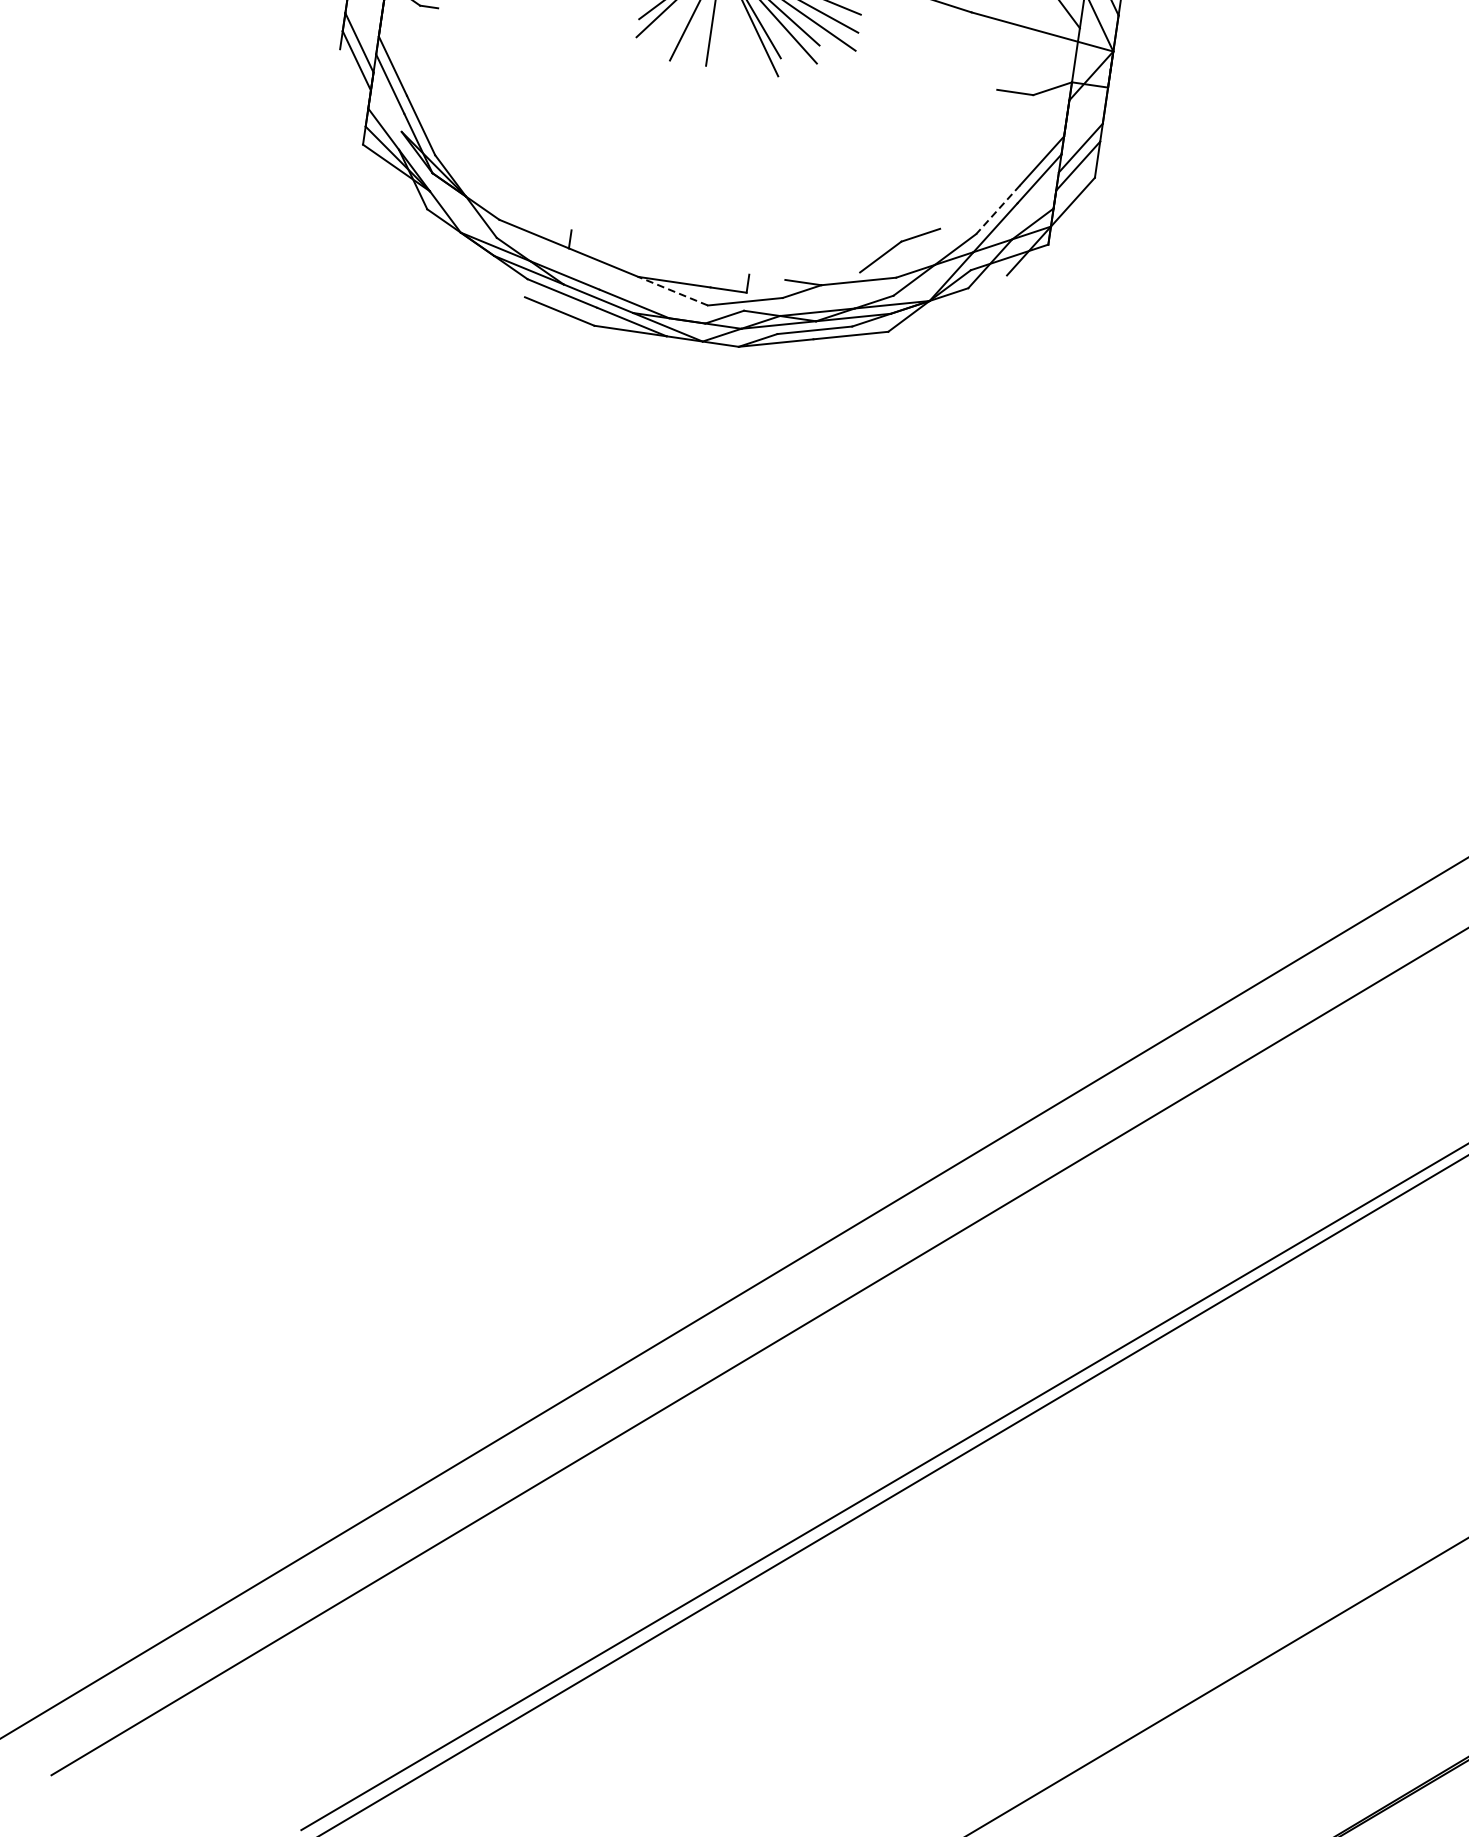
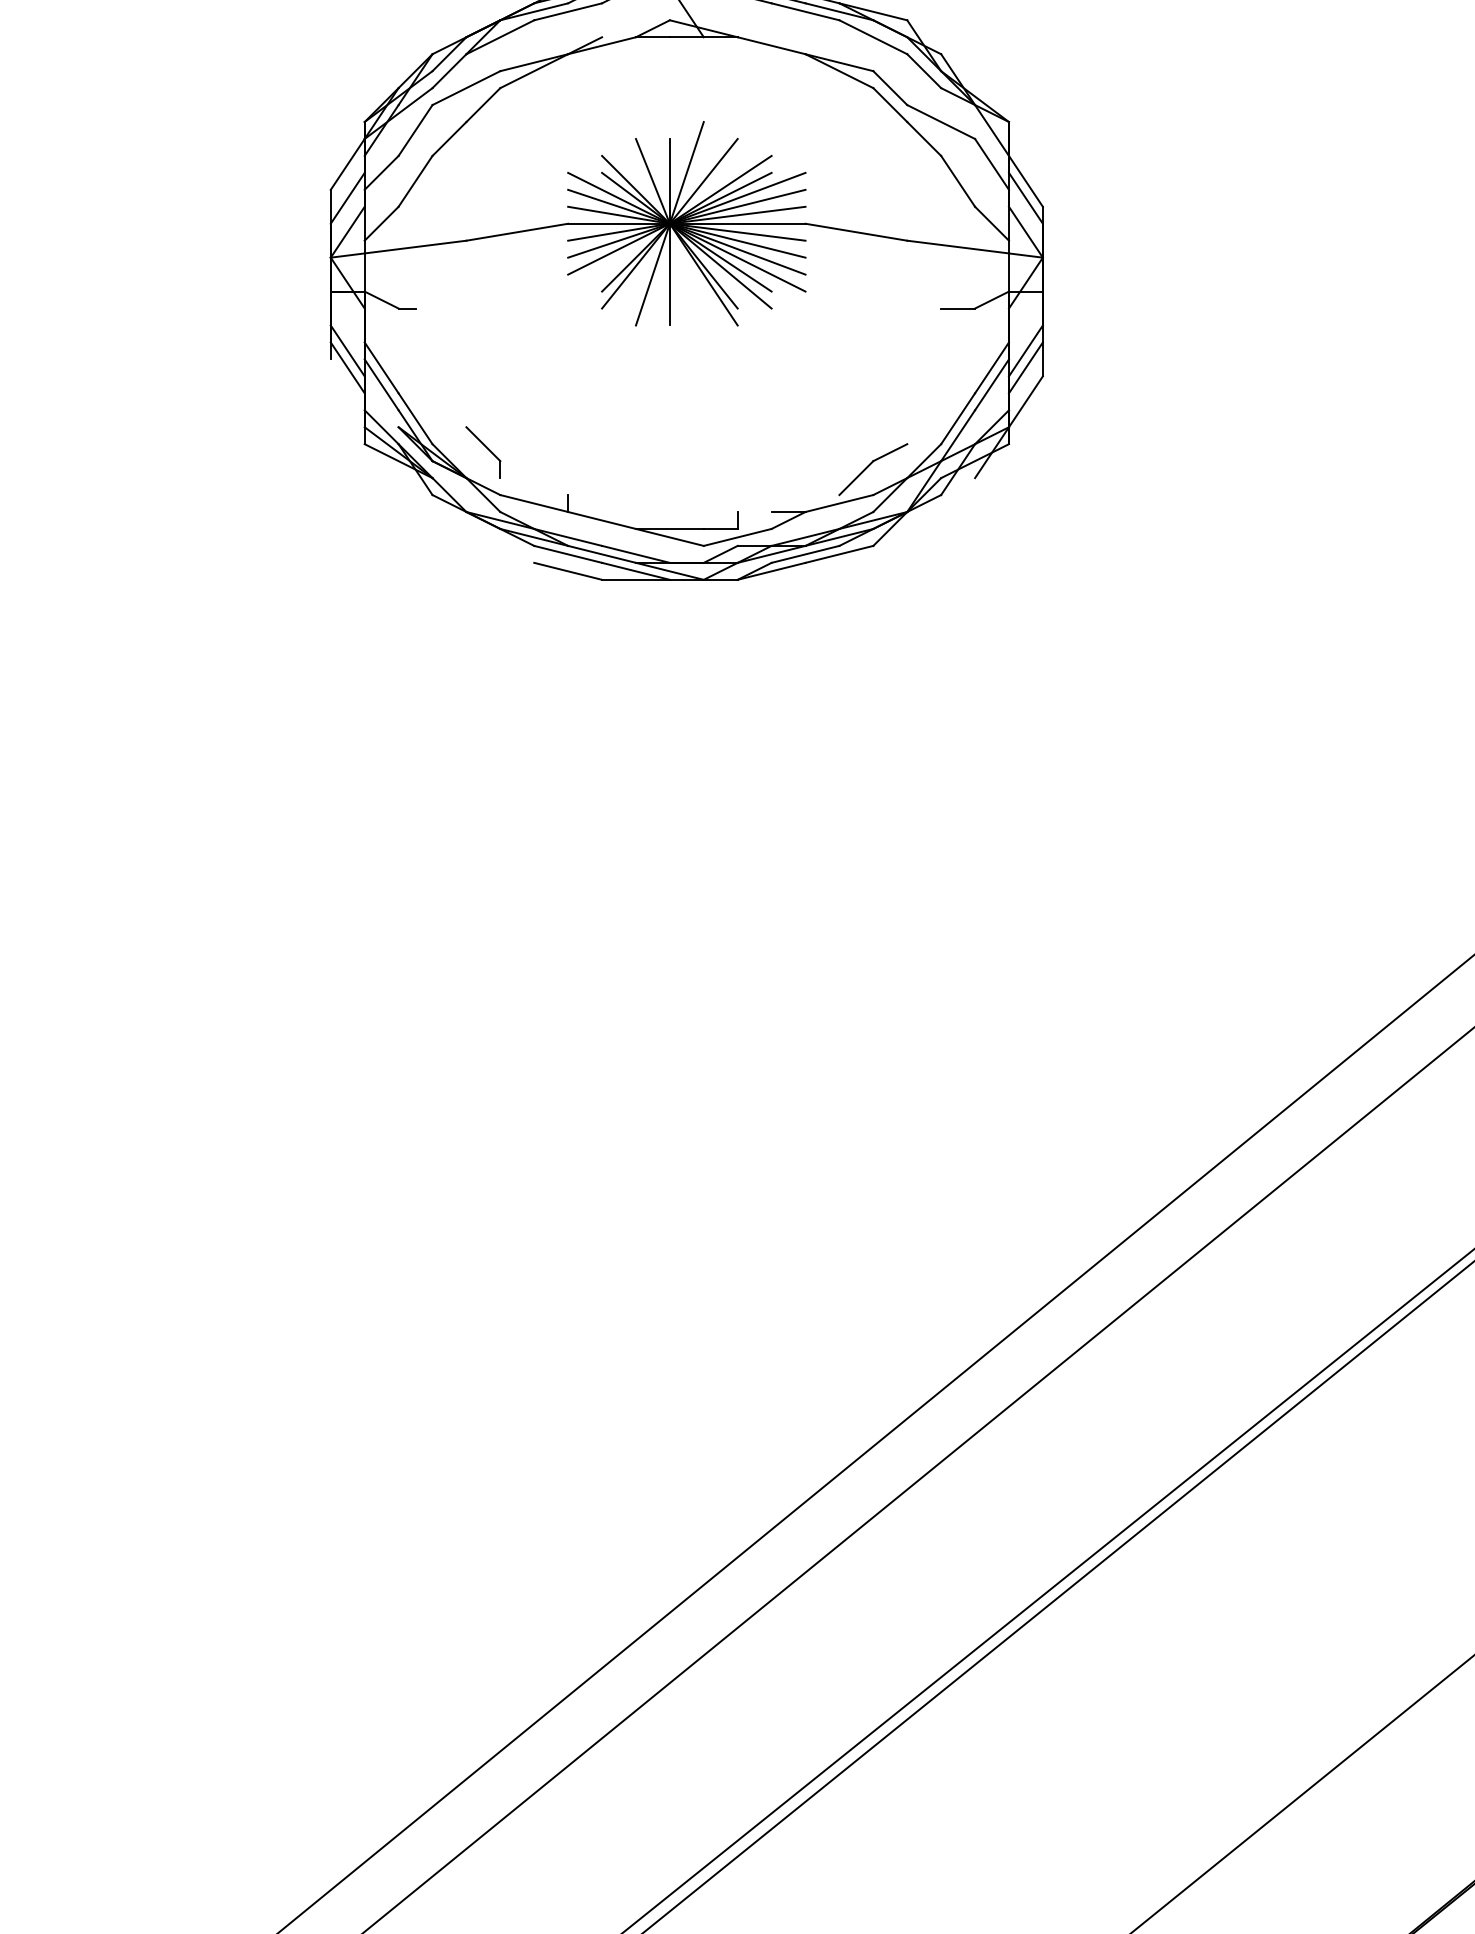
part: (488, 171) -> (483, 452), added
line: (998, 209) -> (958, 418), dashed -> solid
line: (672, 291) -> (669, 537), dashed -> solid

